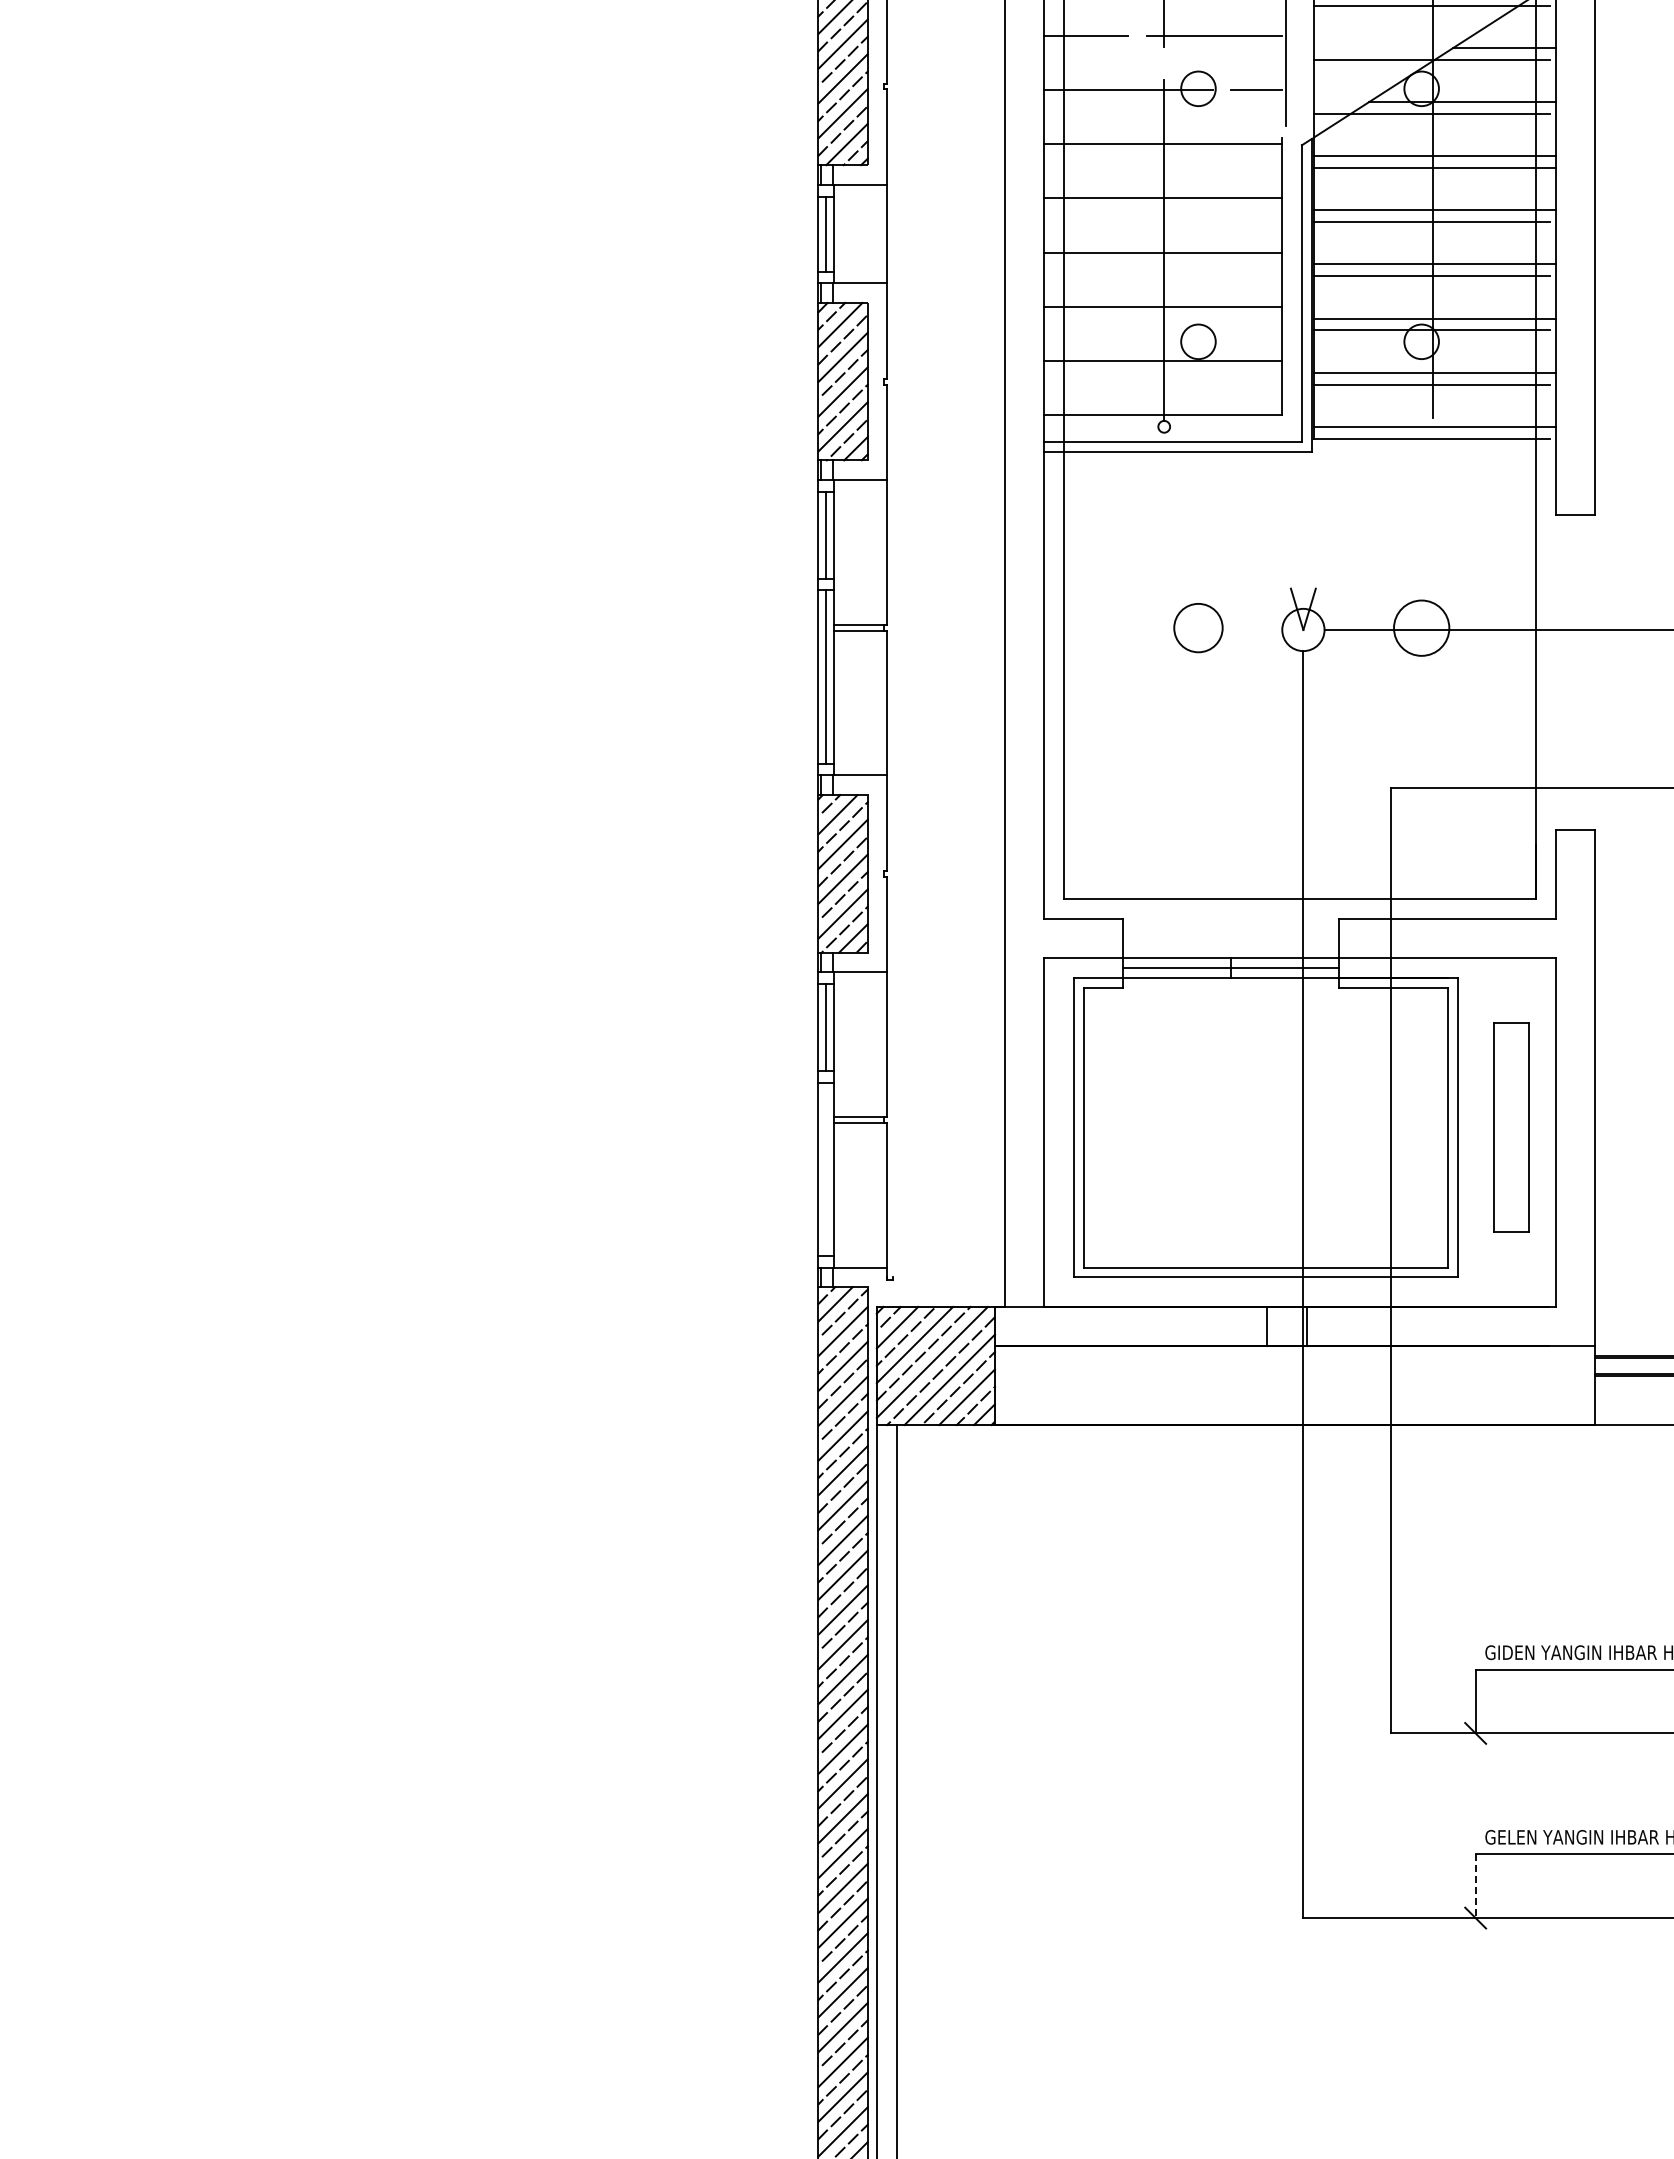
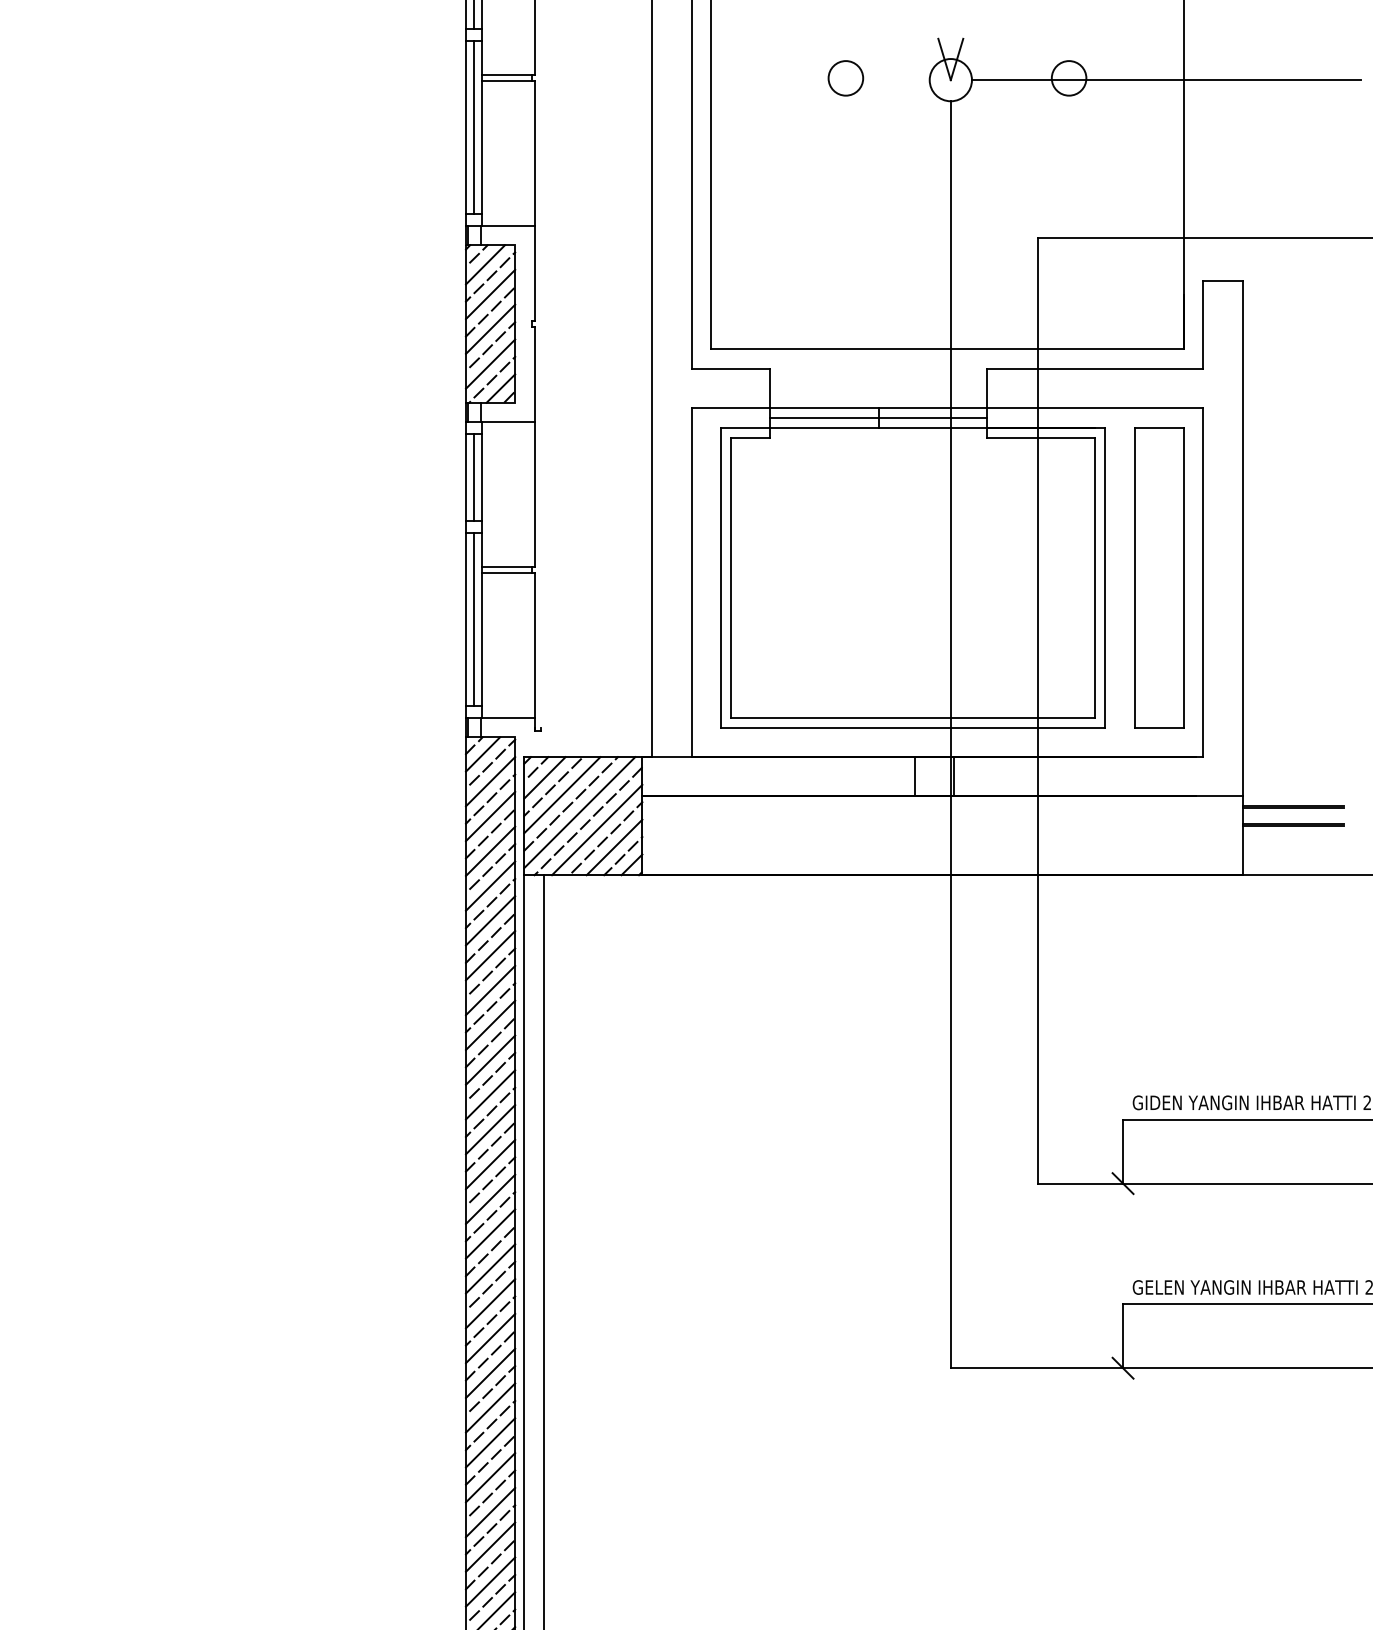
circle: (1421, 627) -> (1068, 77), size x0.62
circle: (1198, 628) -> (845, 78), size x0.71
part: (1511, 1127) -> (1158, 577), size x1.43
line: (826, 1168) -> (473, 618), added
line: (1475, 1886) -> (1122, 1336), dashed -> solid

